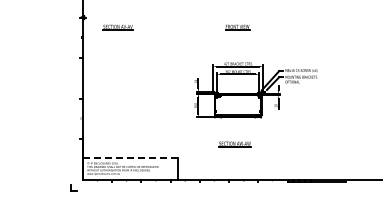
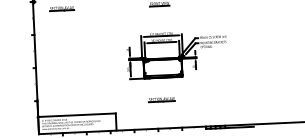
line: (130, 158) -> (77, 115), dashed -> solid

